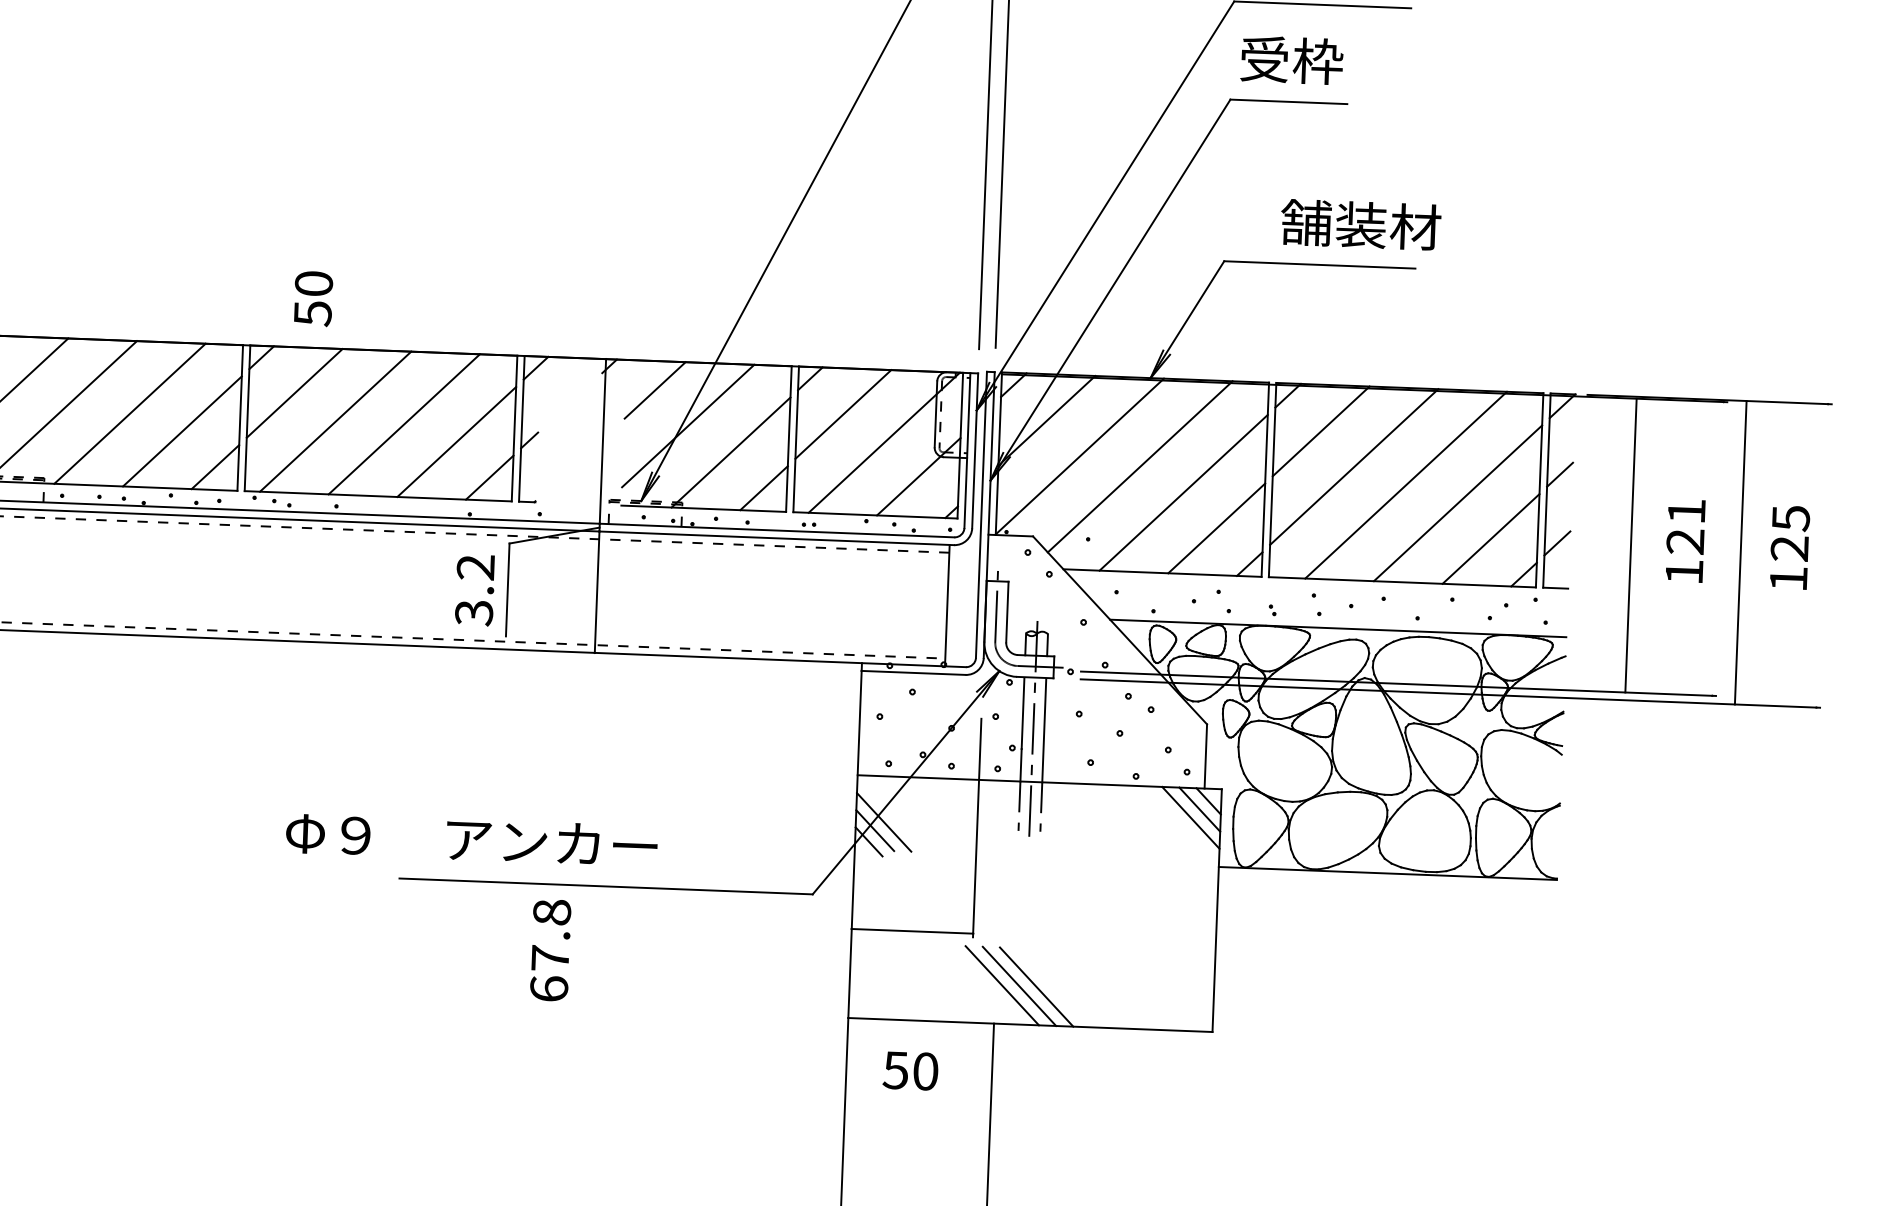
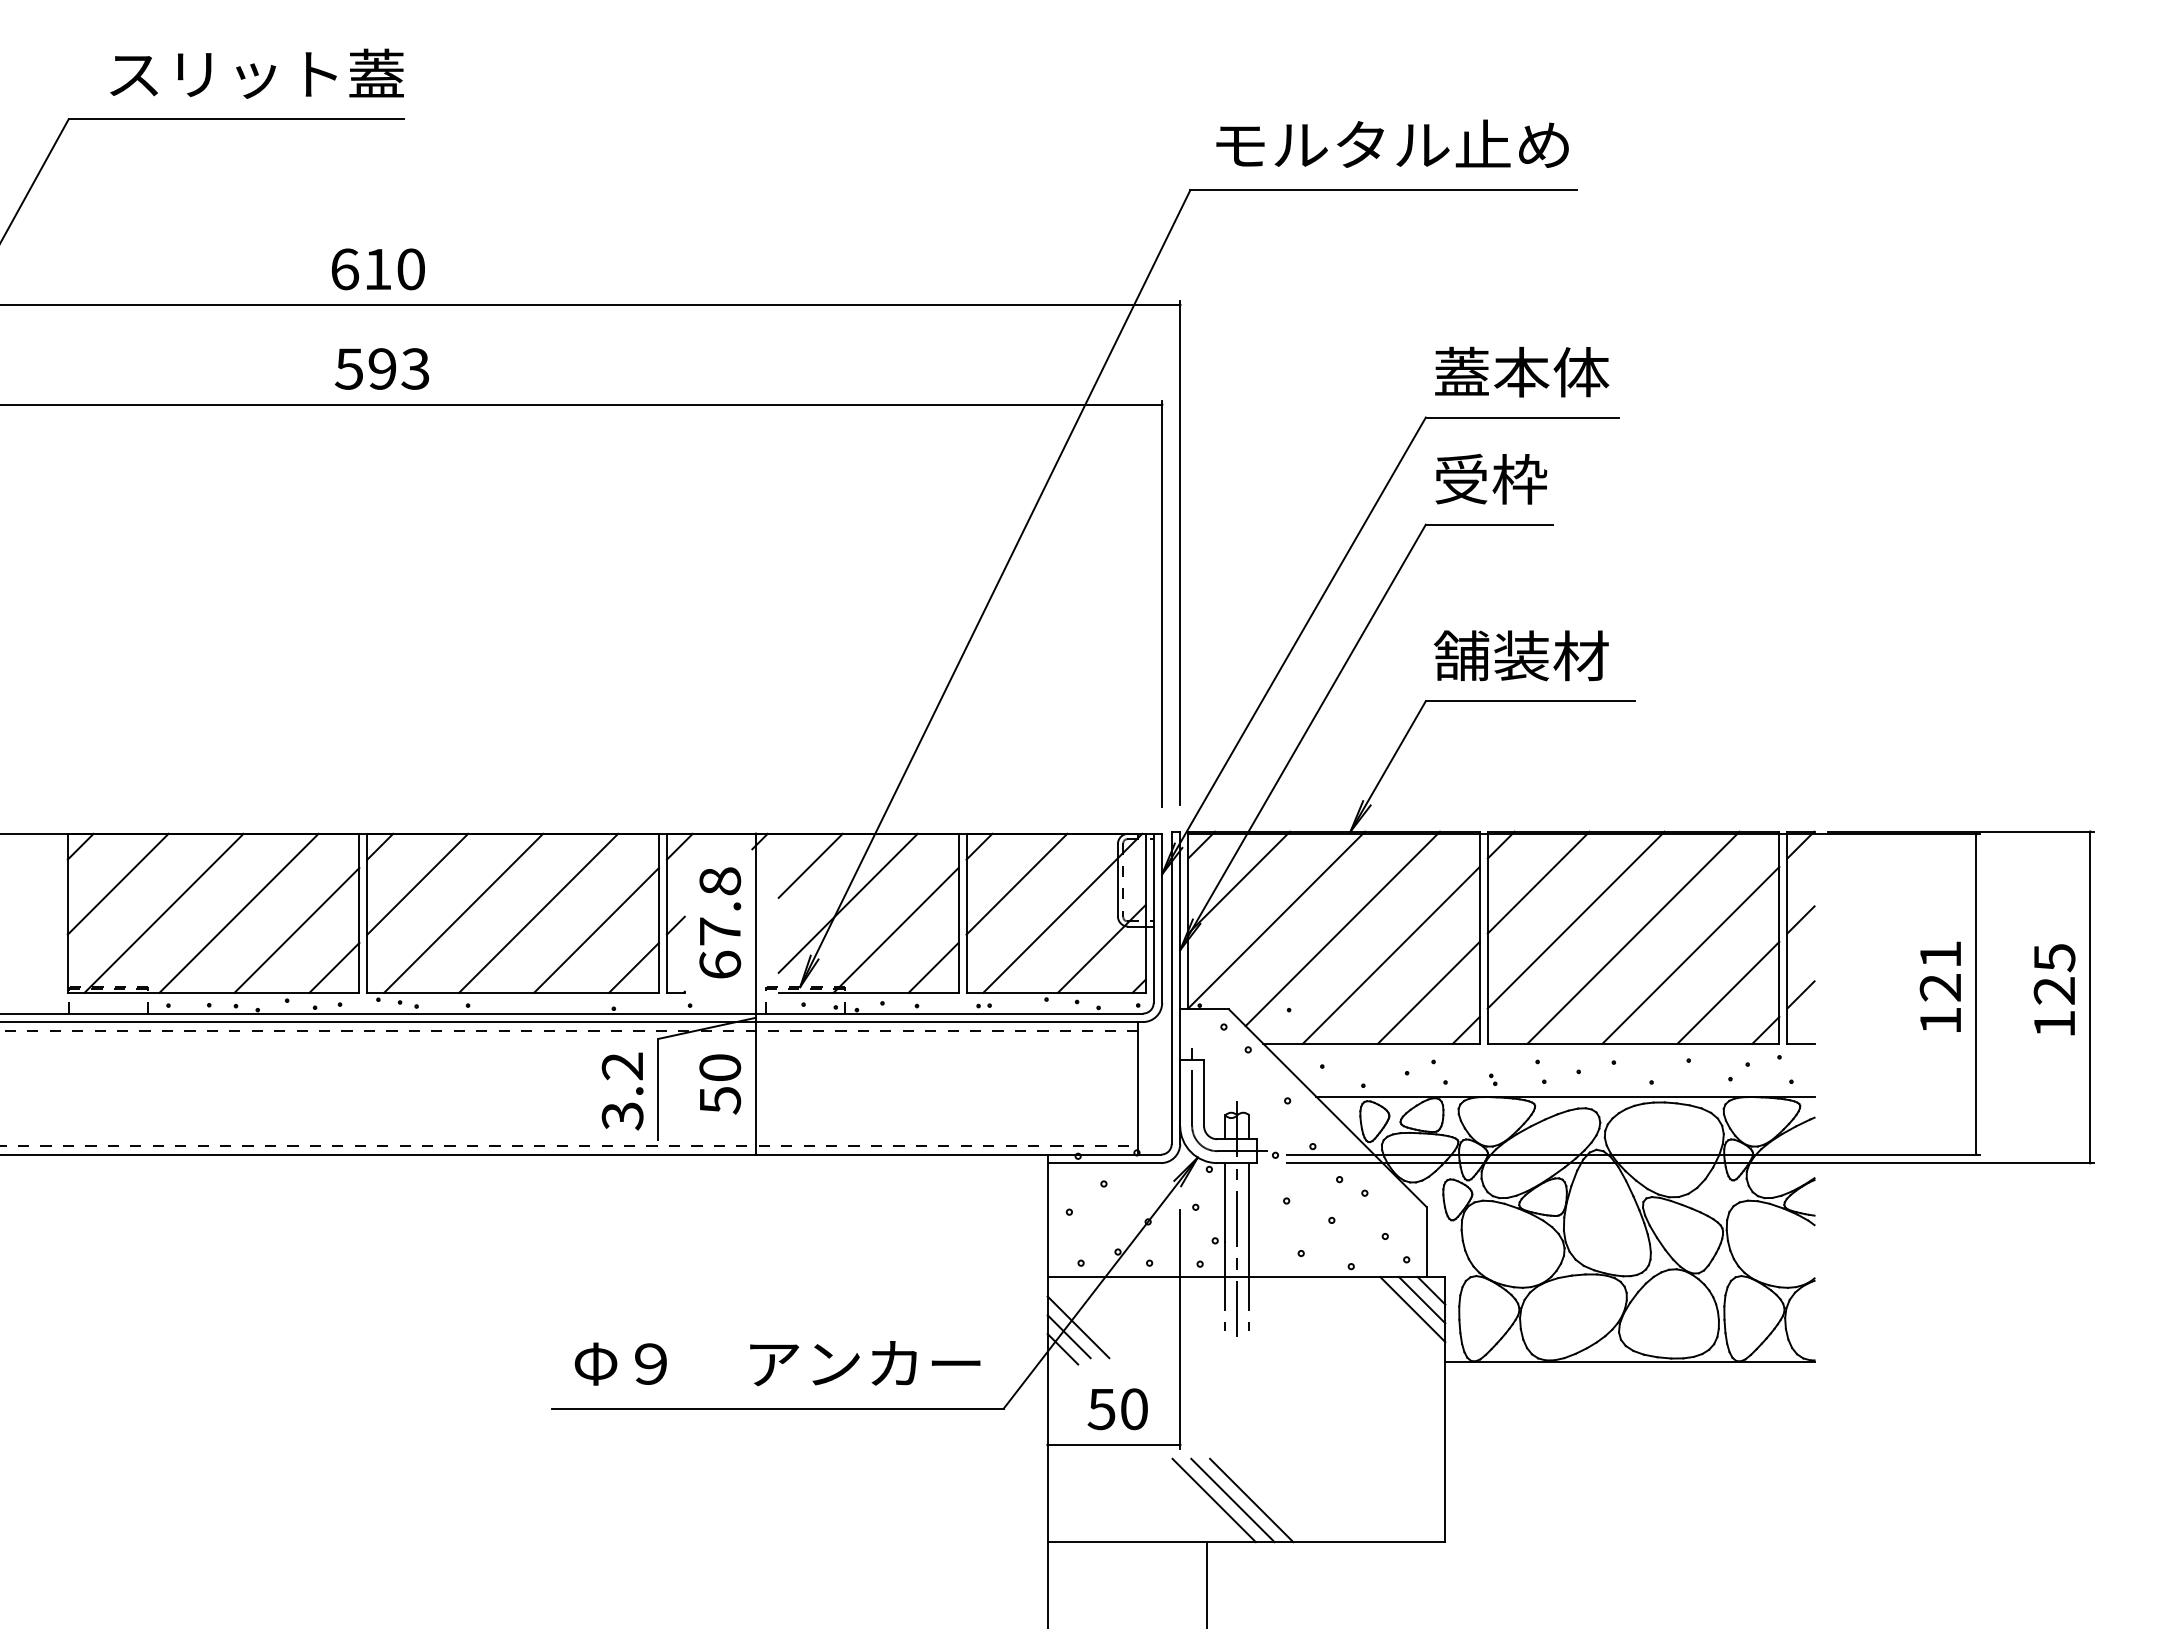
text: (1360, 224) -> (1520, 655), moved
text: (313, 299) -> (720, 1084), moved
line: (1631, 544) -> (1976, 993), moved
line: (1740, 552) -> (2090, 997), moved
text: (471, 839) -> (777, 1363), moved
text: (550, 950) -> (720, 922), moved
text: (910, 1071) -> (1117, 1409), moved

